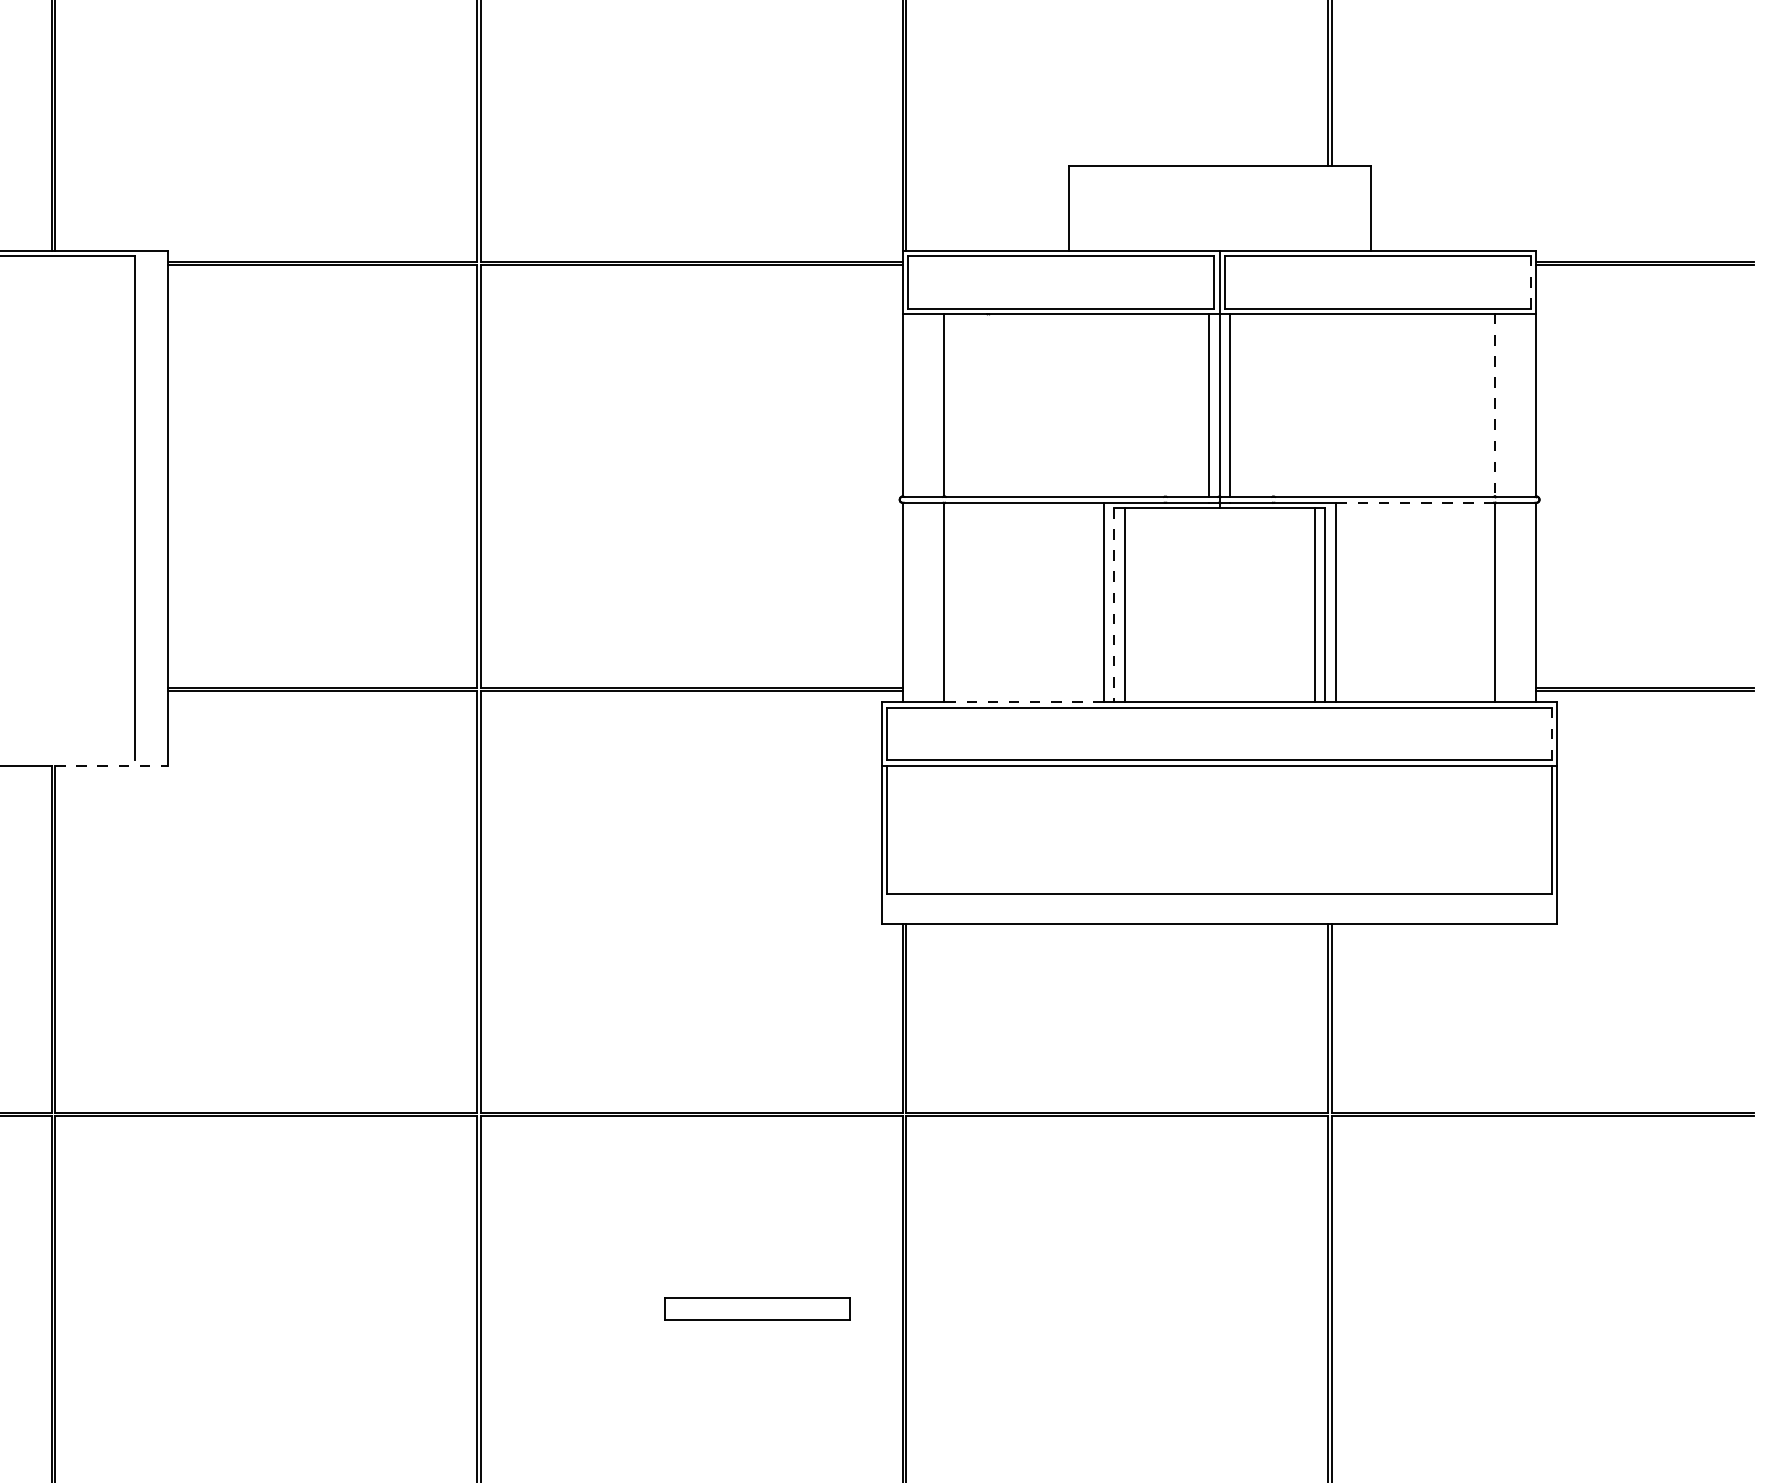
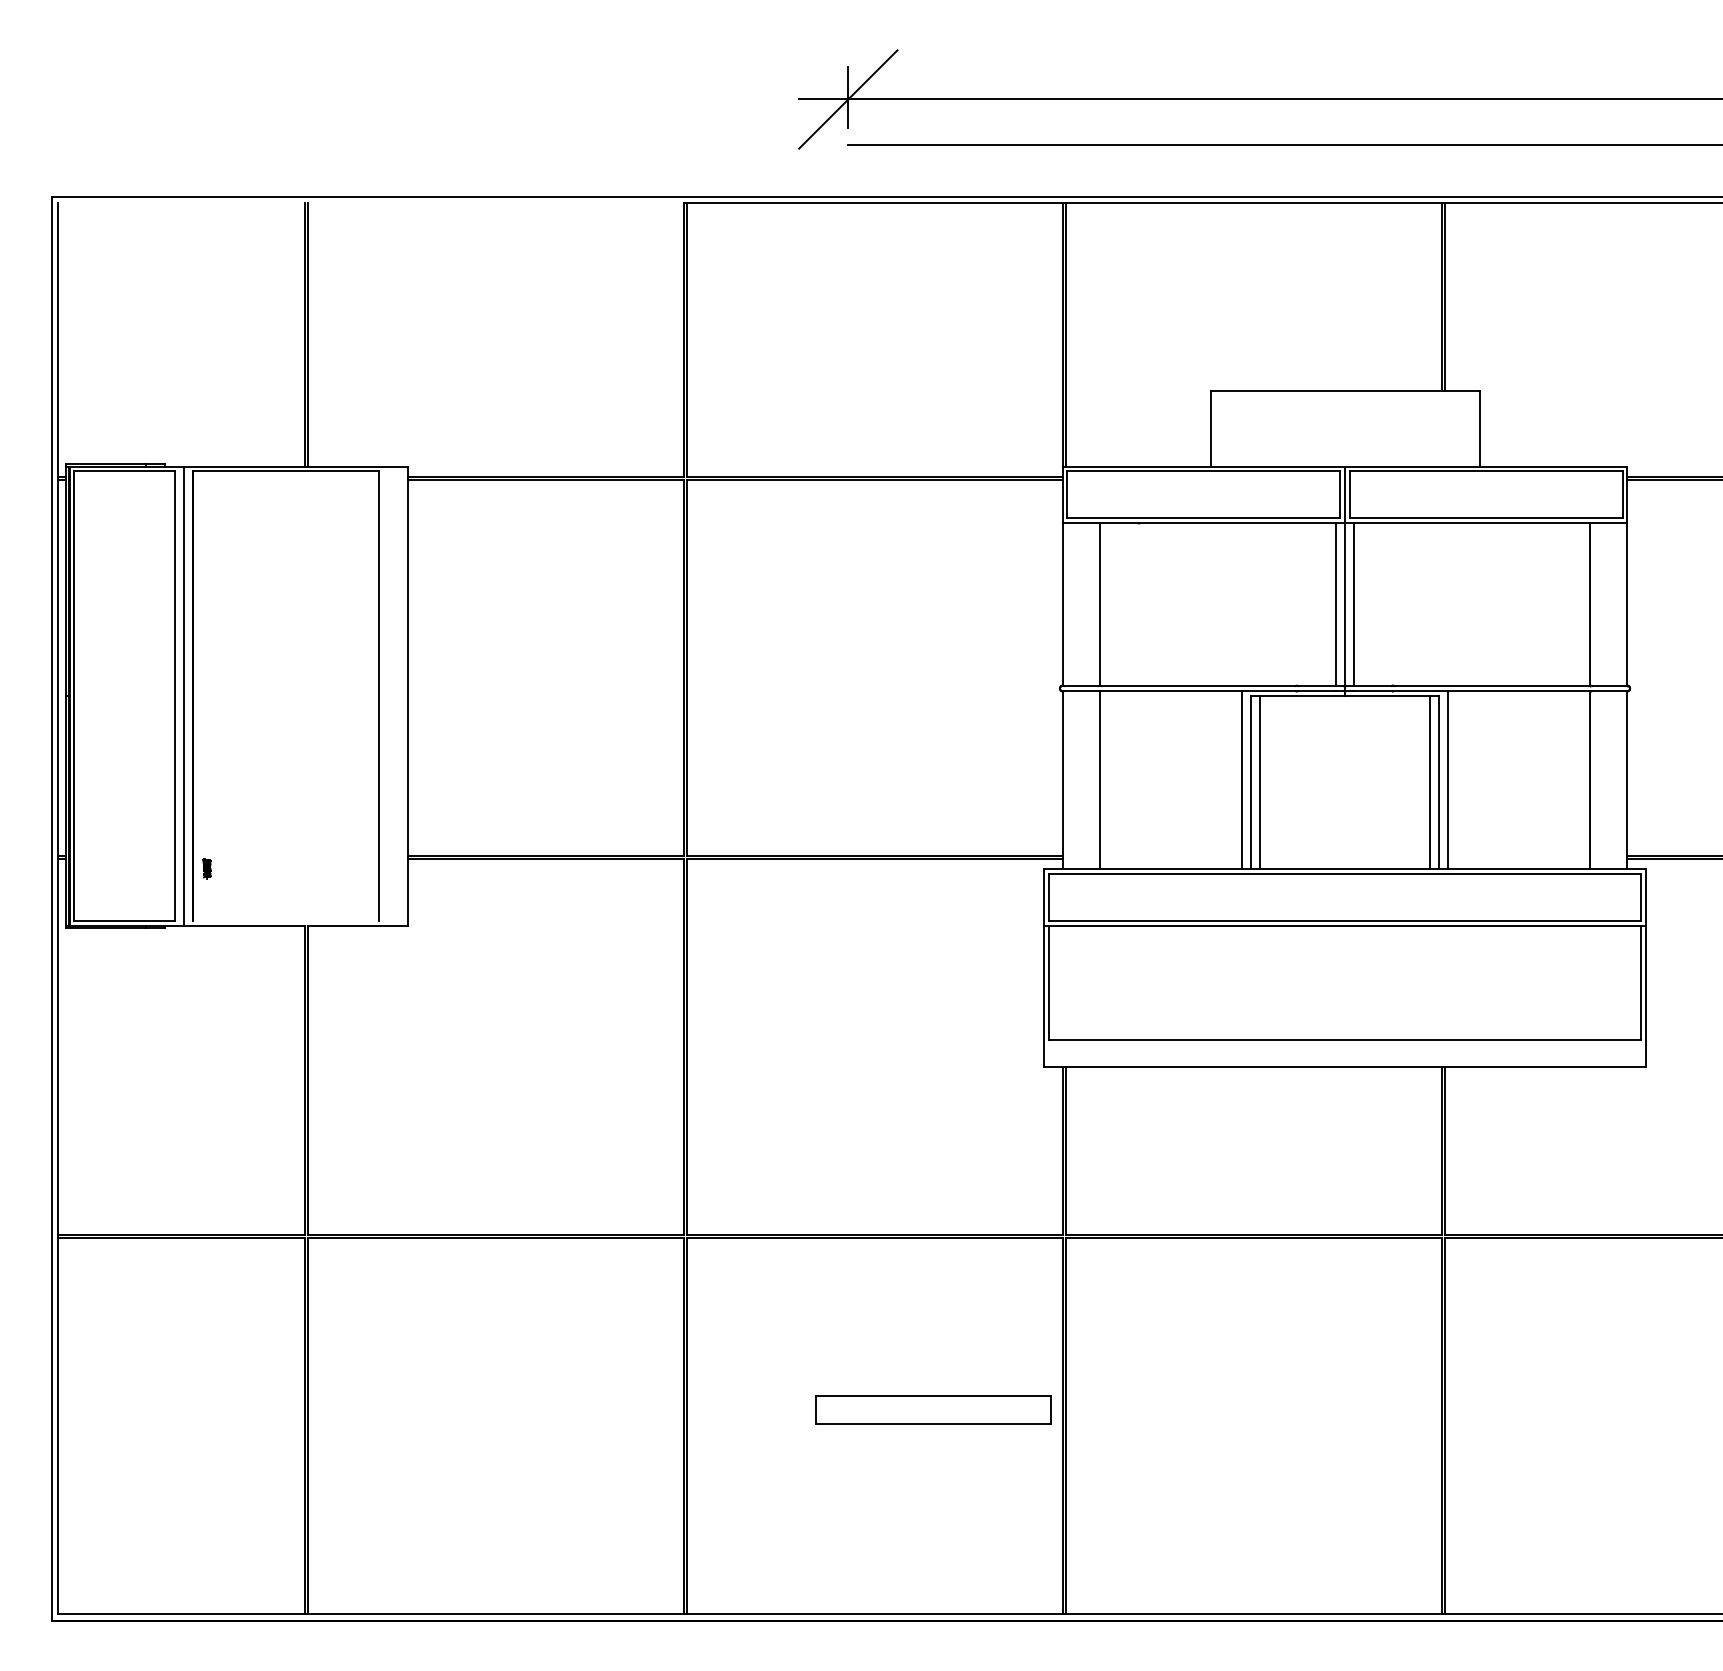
line: (1531, 281) -> (1622, 494), dashed -> solid
line: (1495, 405) -> (1590, 604), dashed -> solid
line: (1415, 503) -> (1519, 691), dashed -> solid
line: (1113, 605) -> (1250, 782), dashed -> solid
line: (1023, 702) -> (1170, 869), dashed -> solid
line: (1552, 734) -> (1641, 897), dashed -> solid
line: (112, 765) -> (358, 925), dashed -> solid
part: (757, 1308) -> (933, 1409), size x1.43

